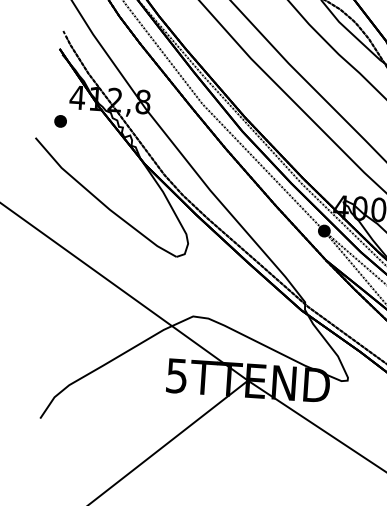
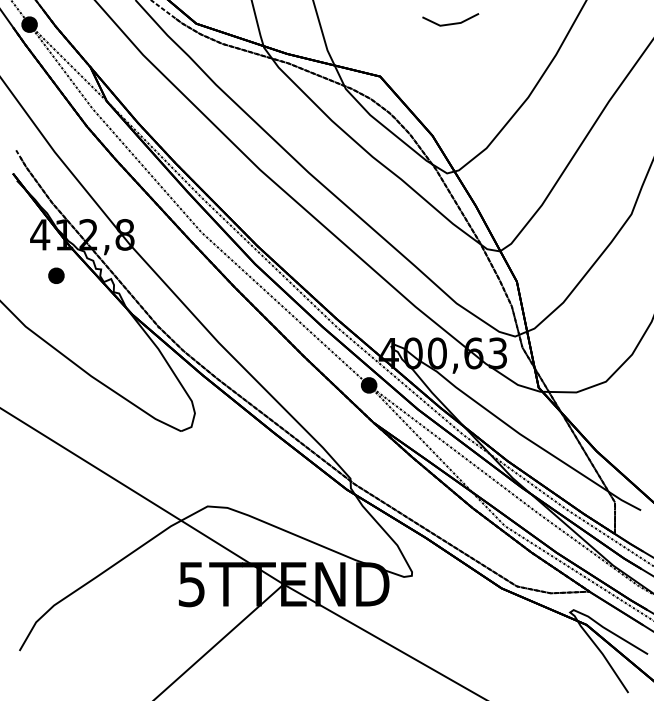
part: (60, 121) -> (56, 275), moved

